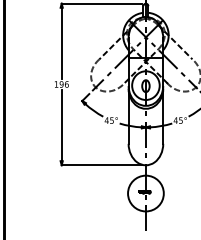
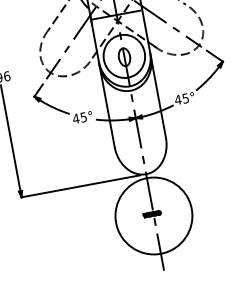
circle: (145, 193) -> (153, 216), size x1.43

